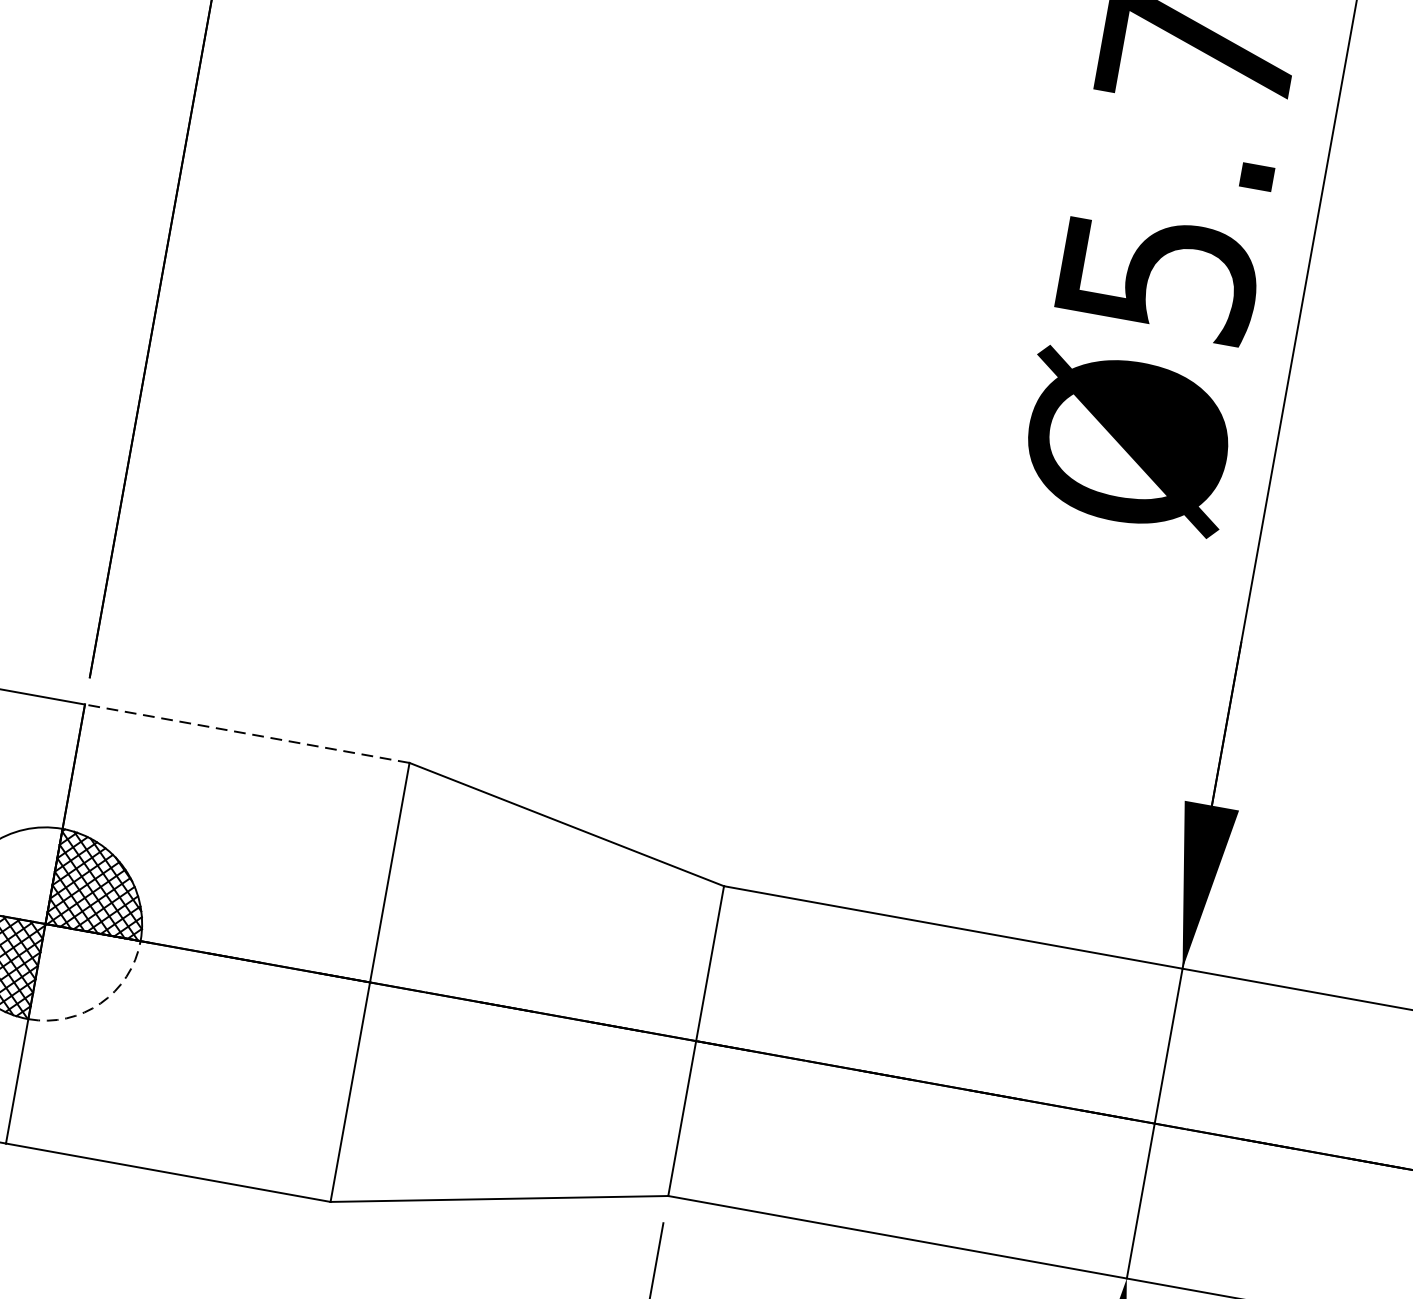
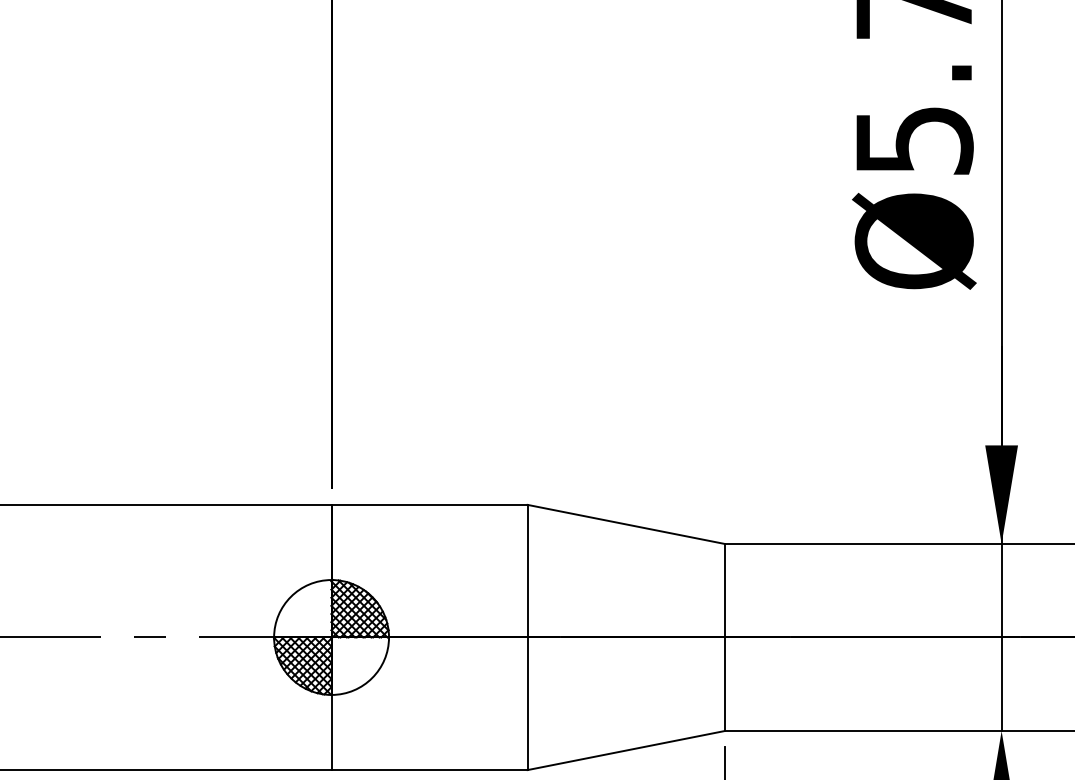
line: (247, 733) -> (429, 504), dashed -> solid
arc: (101, 1004) -> (372, 678), dashed -> solid

